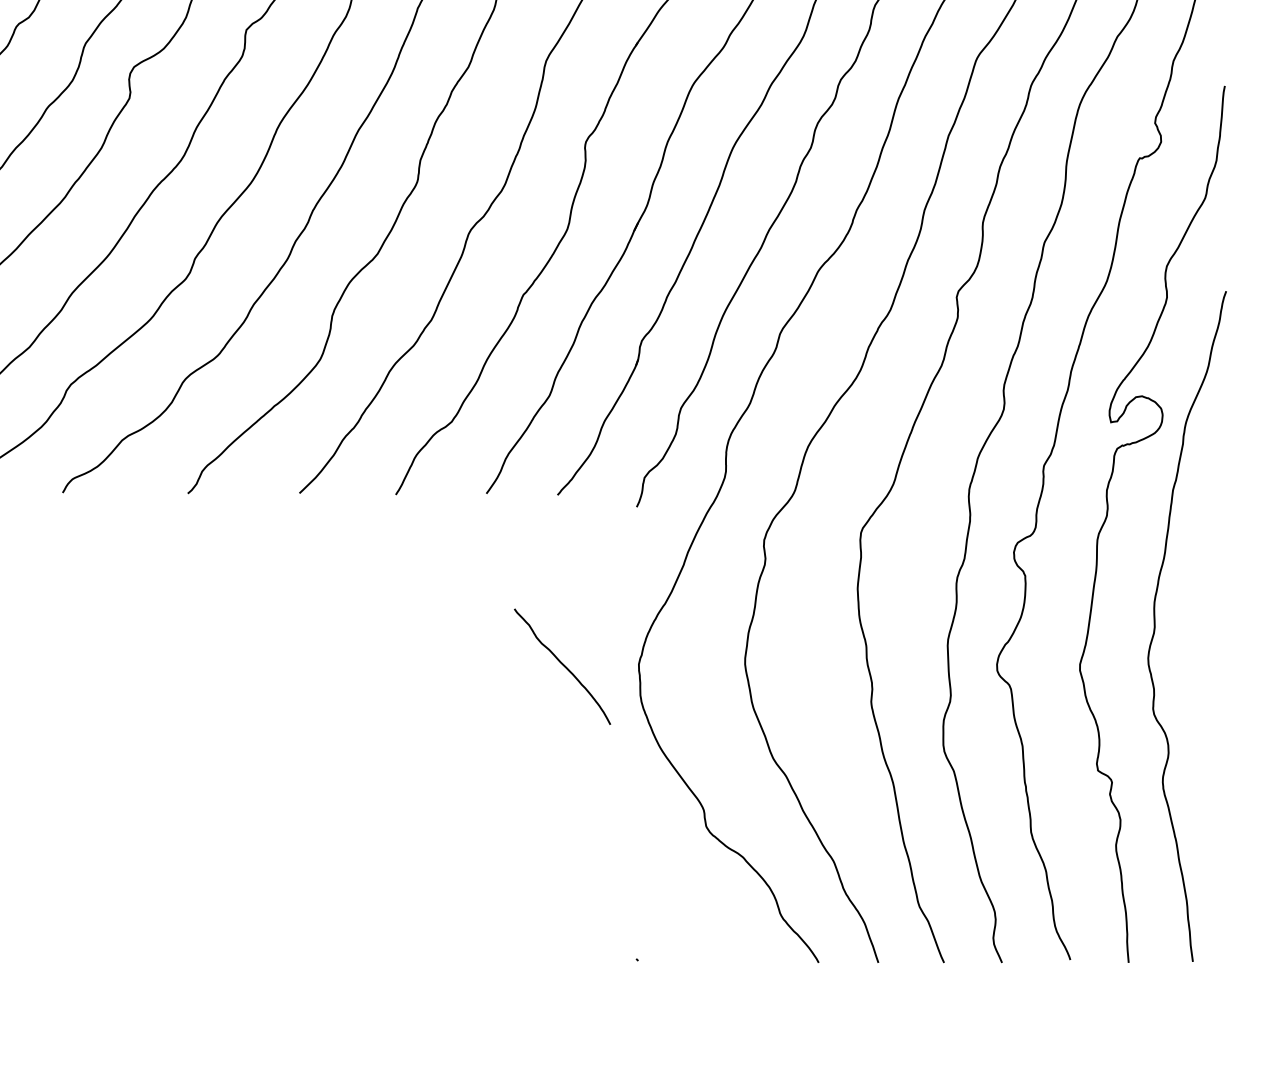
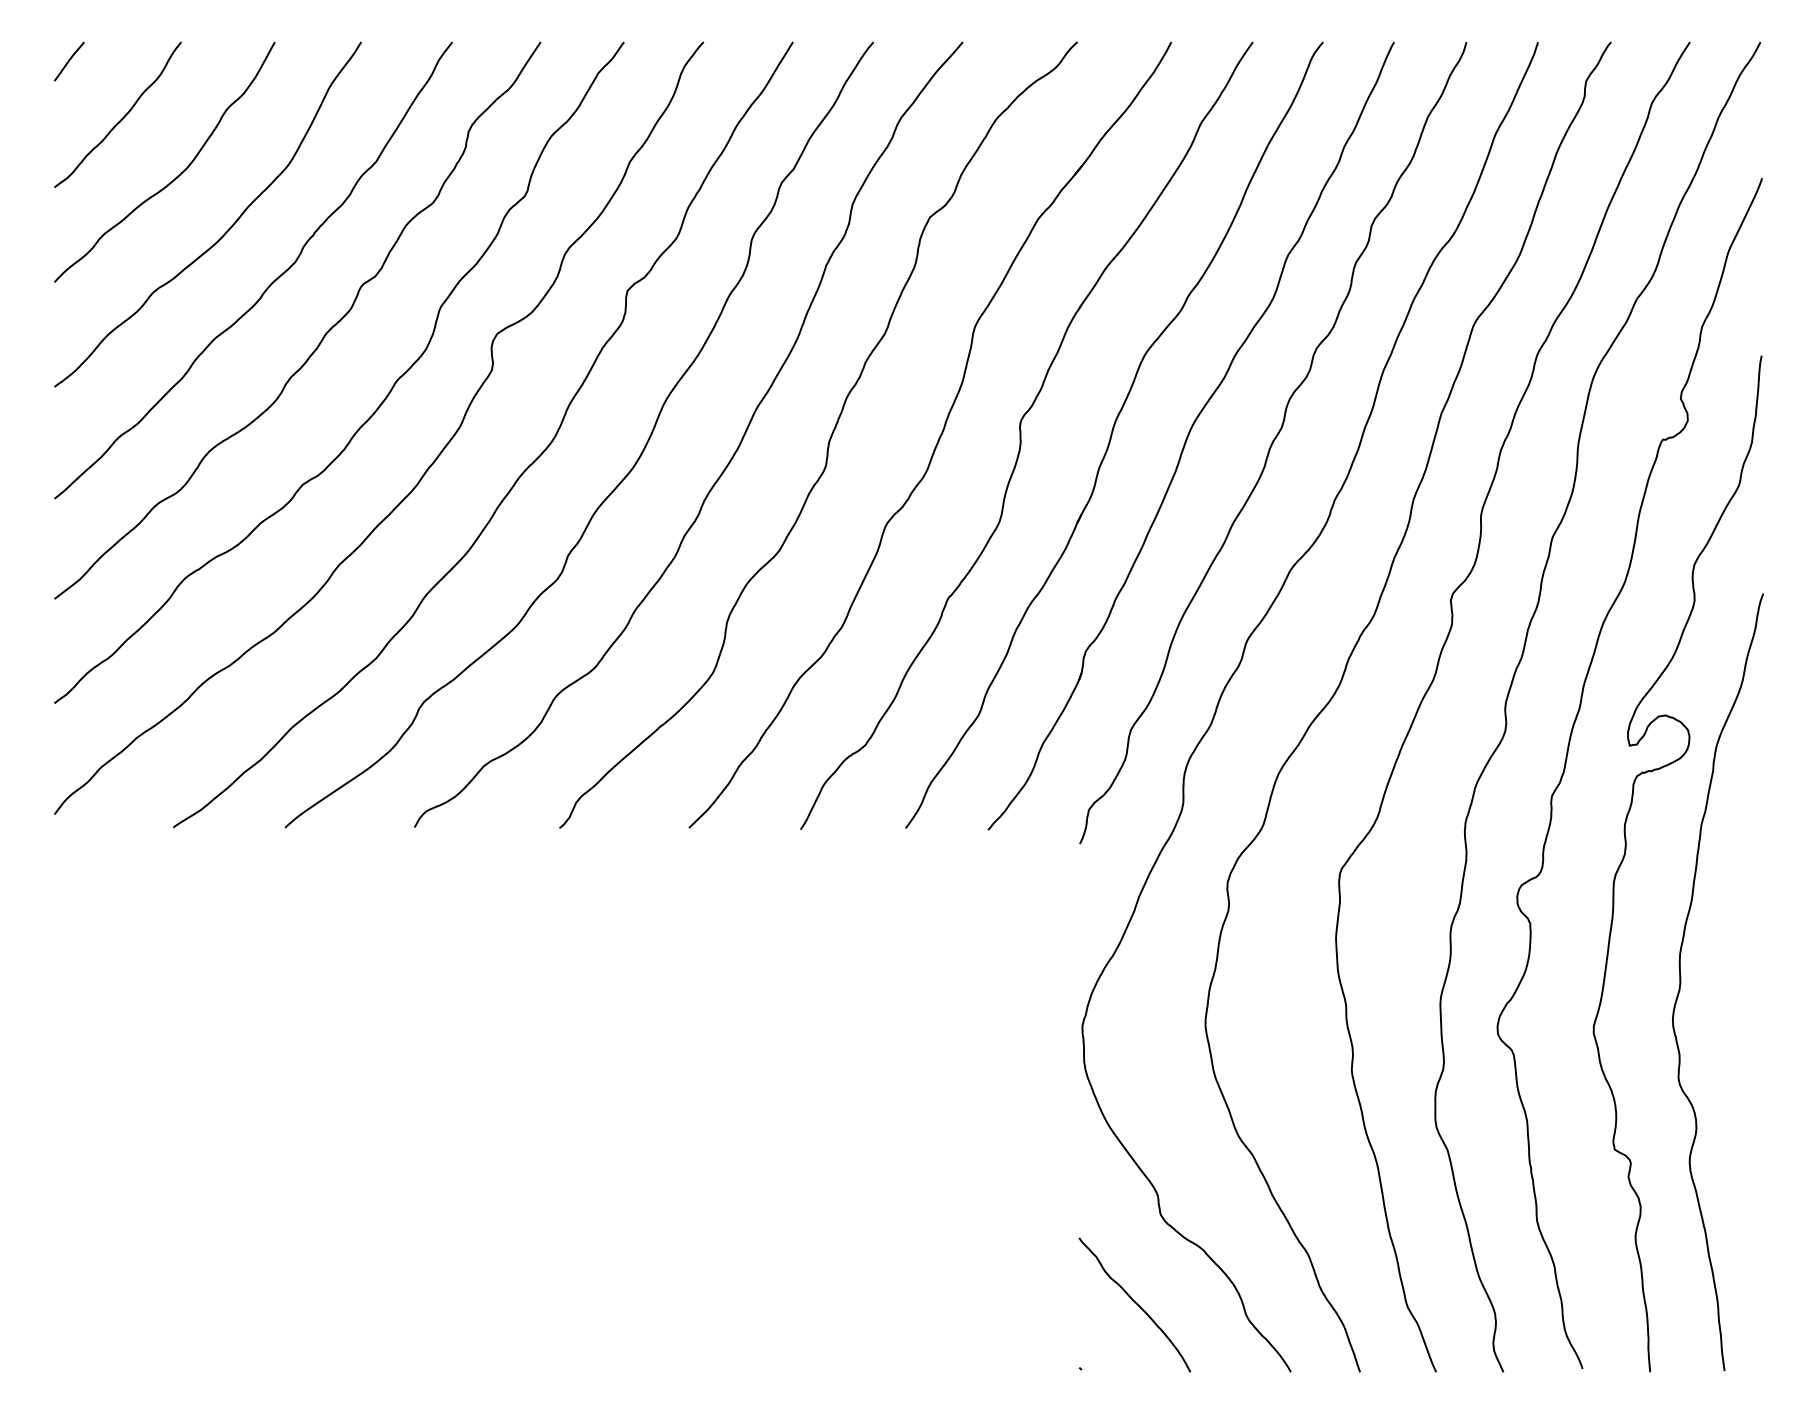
curve: (563, 665) -> (1135, 1303), moved

